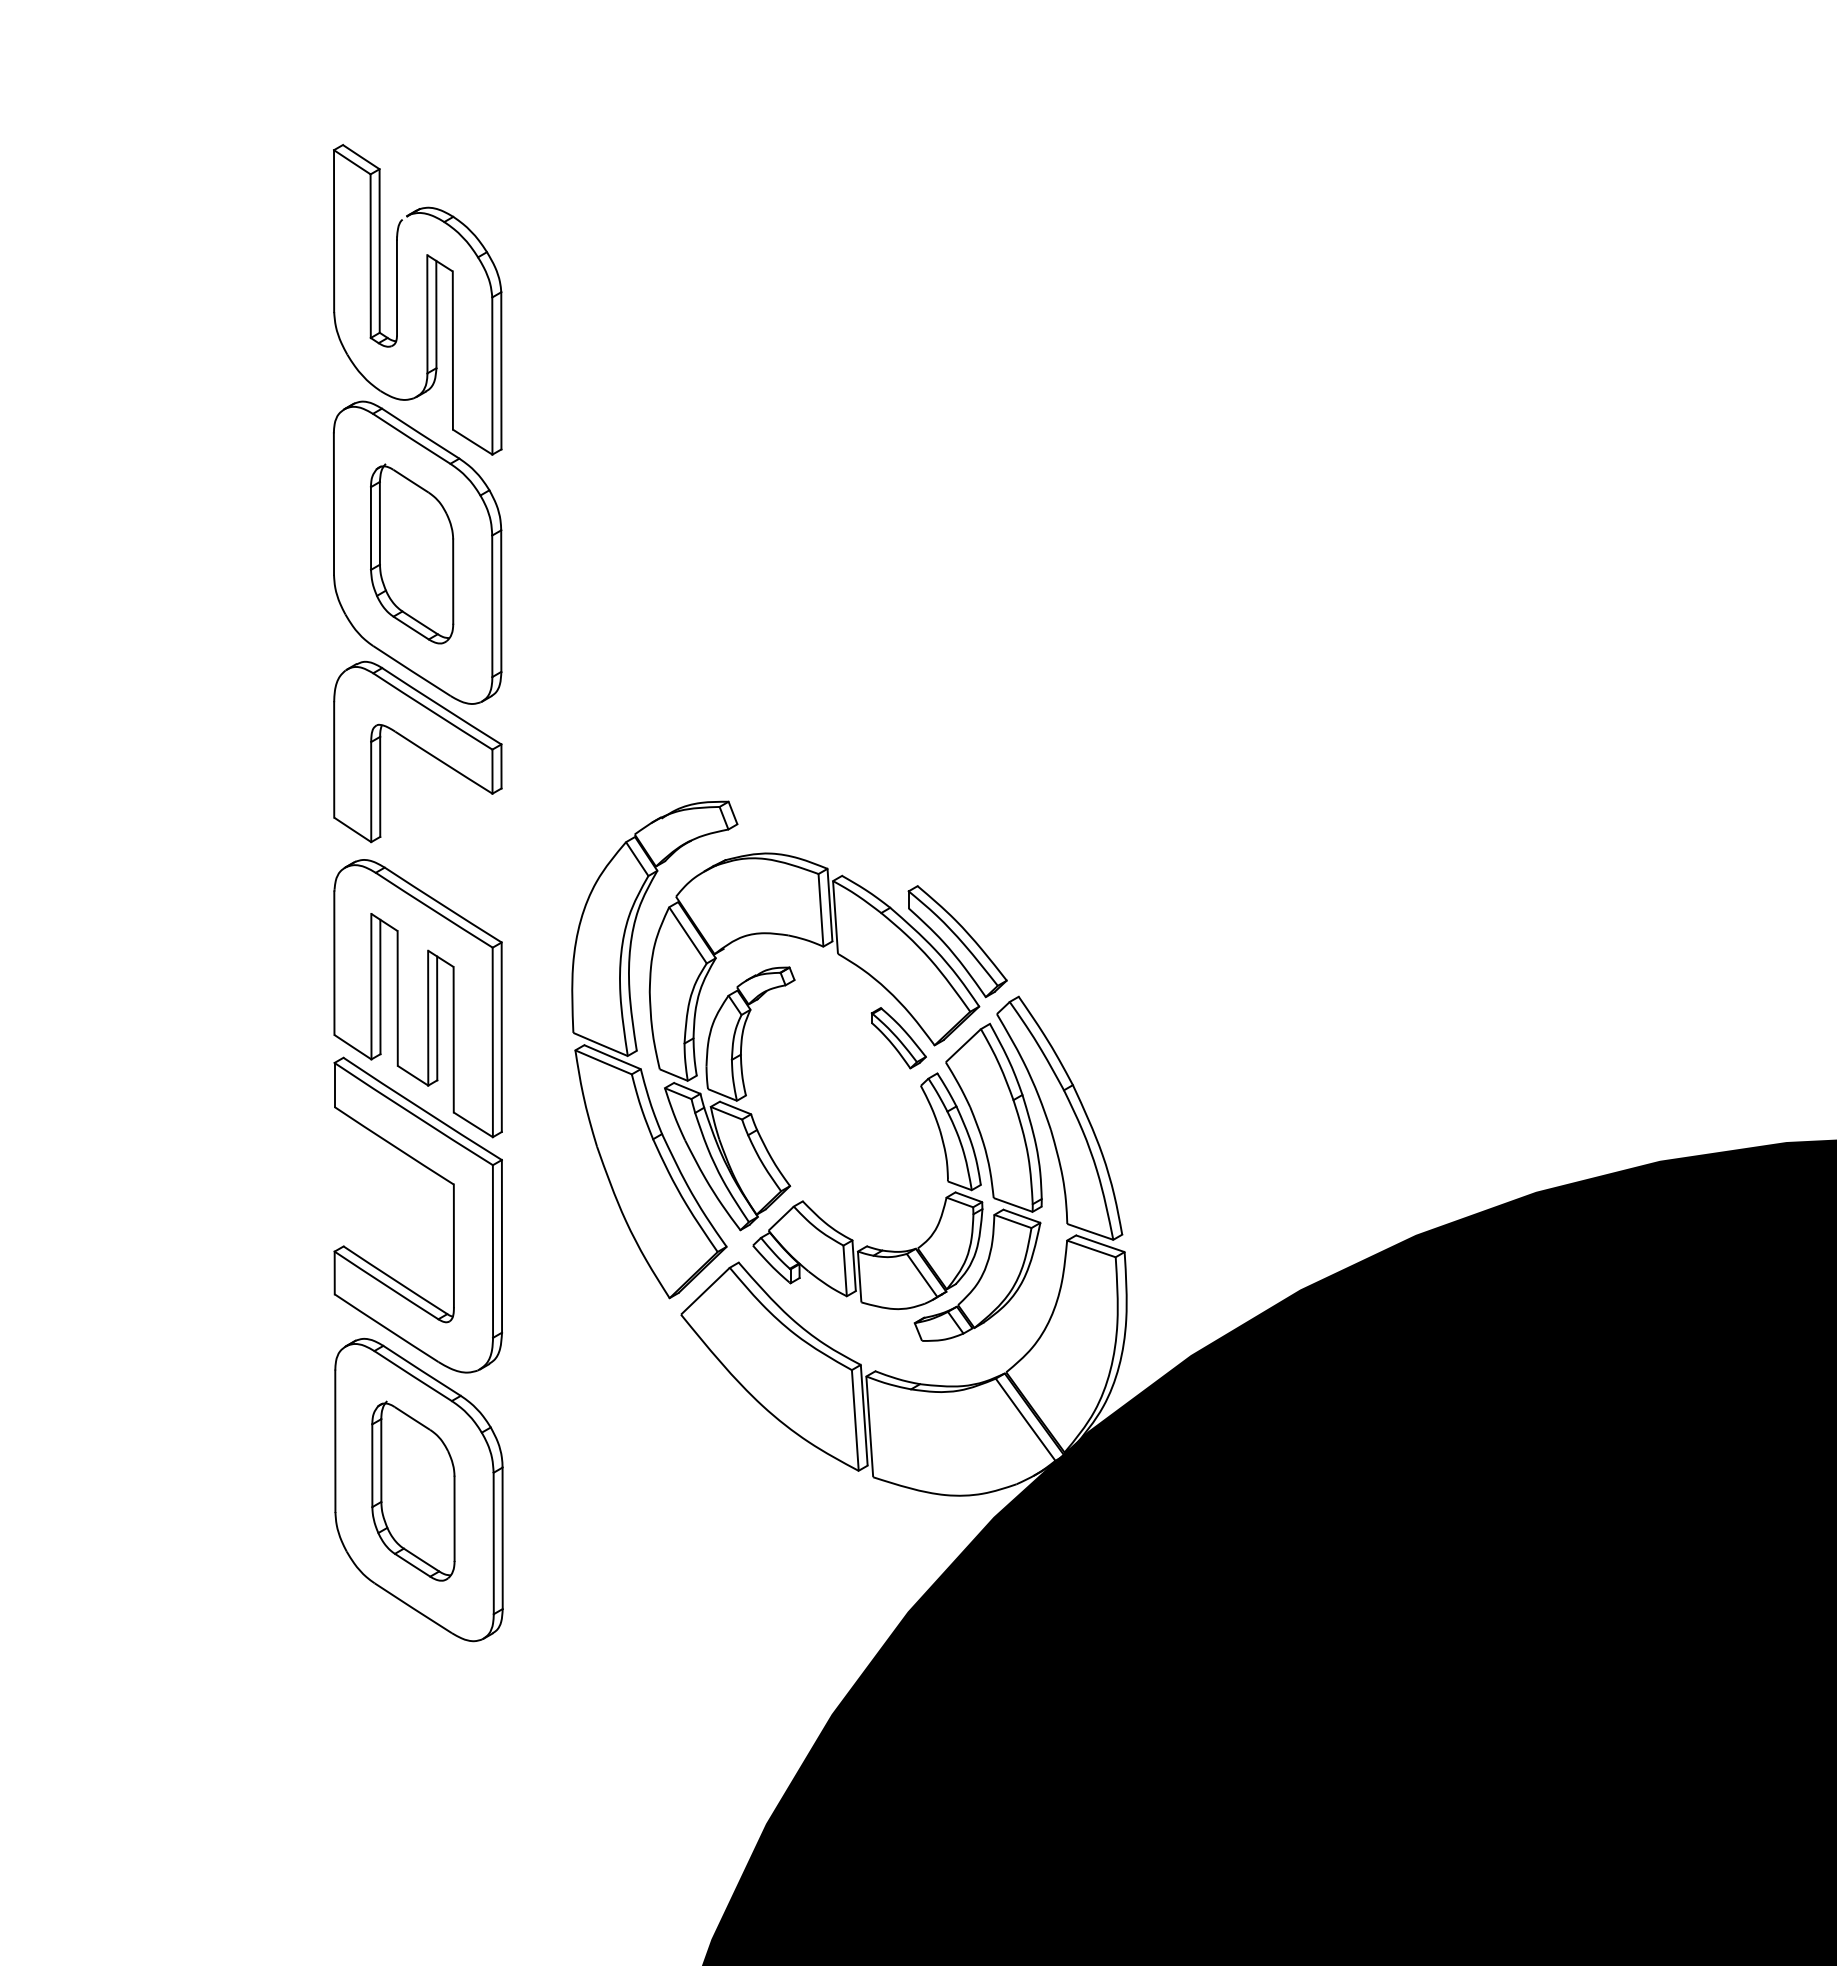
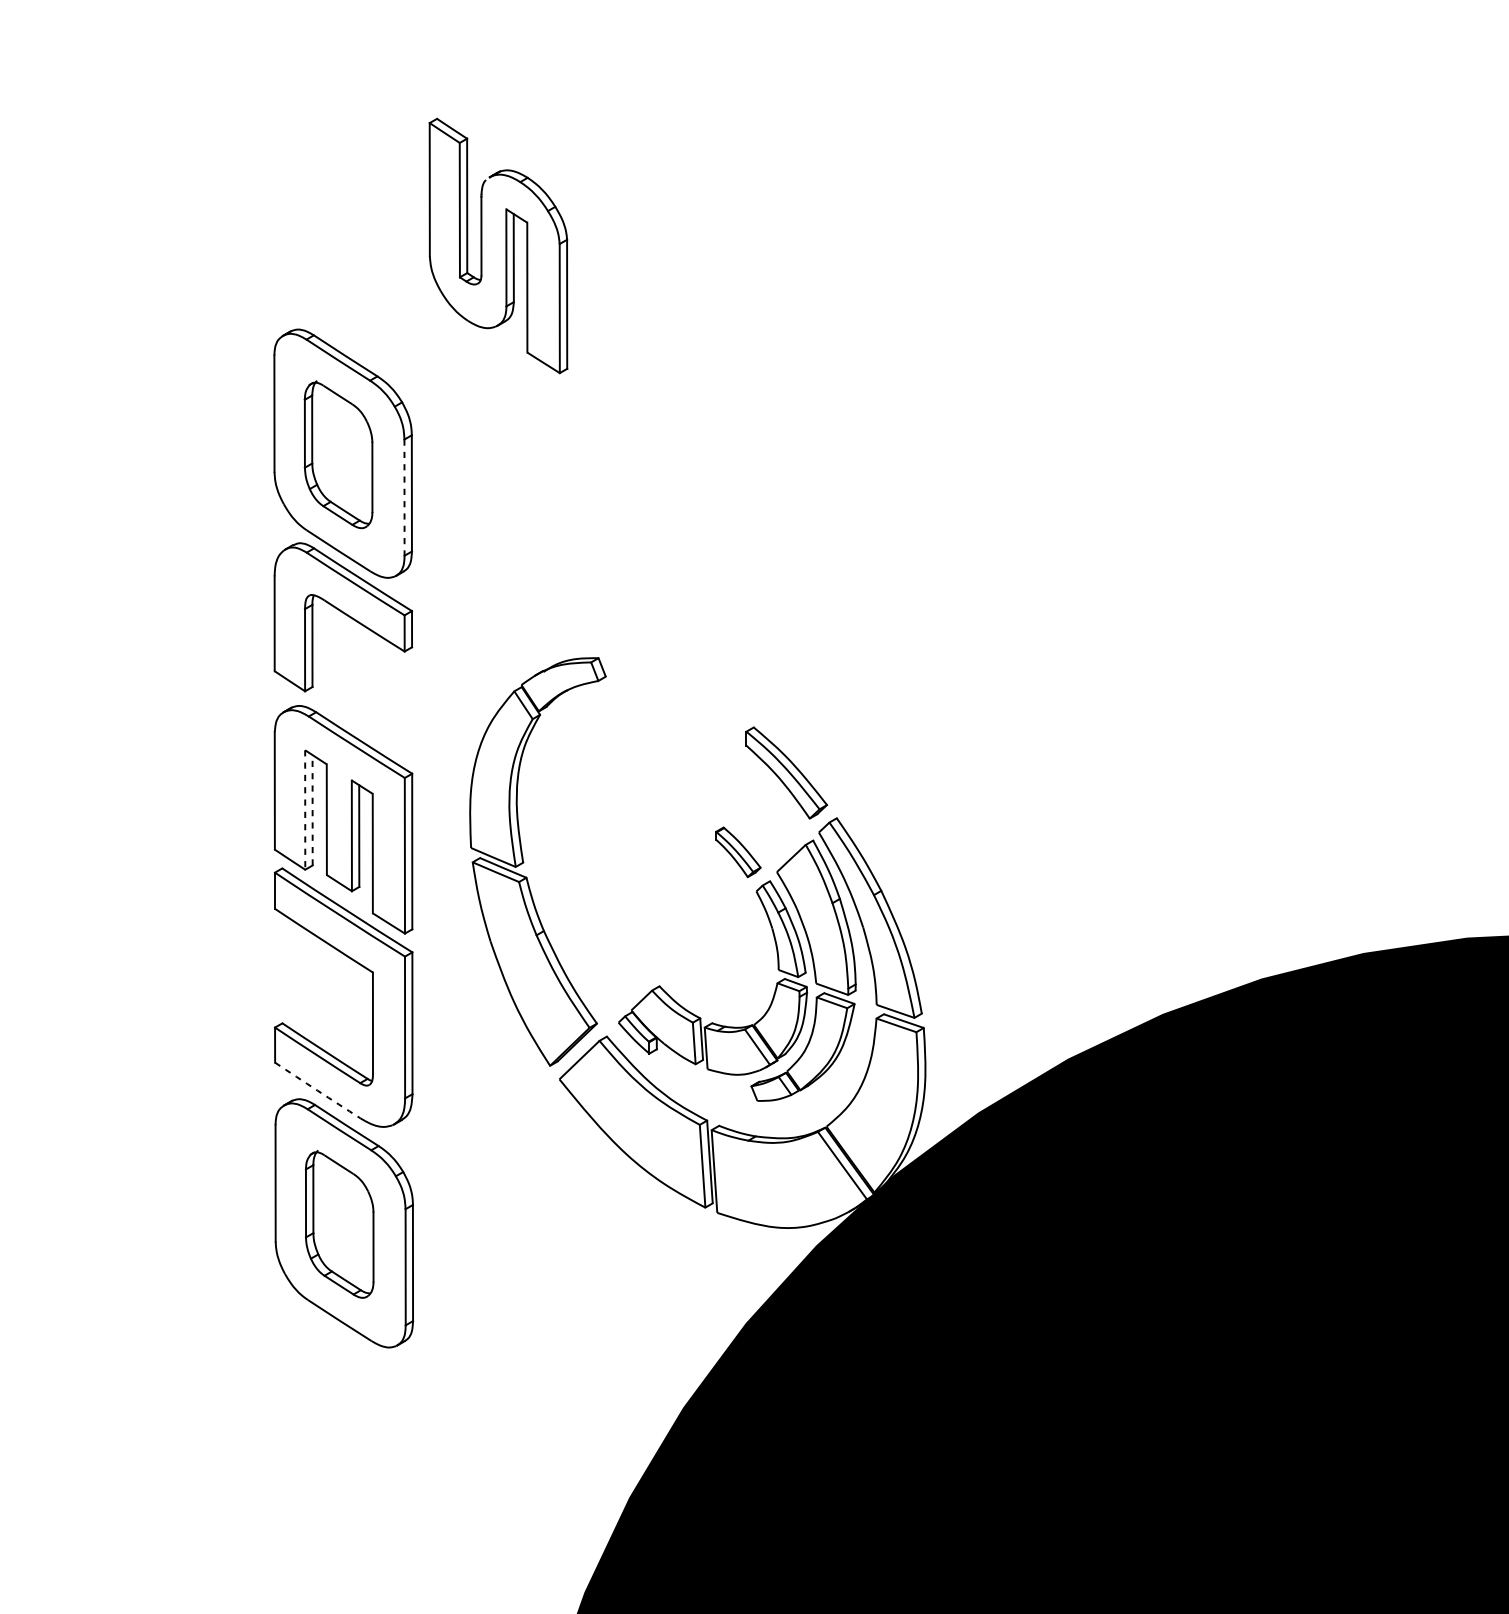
part: (426, 299) -> (505, 245), moved
line: (492, 606) -> (404, 497), solid -> dashed
part: (787, 985) -> (646, 809), removed
line: (371, 986) -> (305, 809), solid -> dashed
line: (380, 986) -> (312, 809), solid -> dashed
arc: (386, 1328) -> (317, 1090), solid -> dashed

